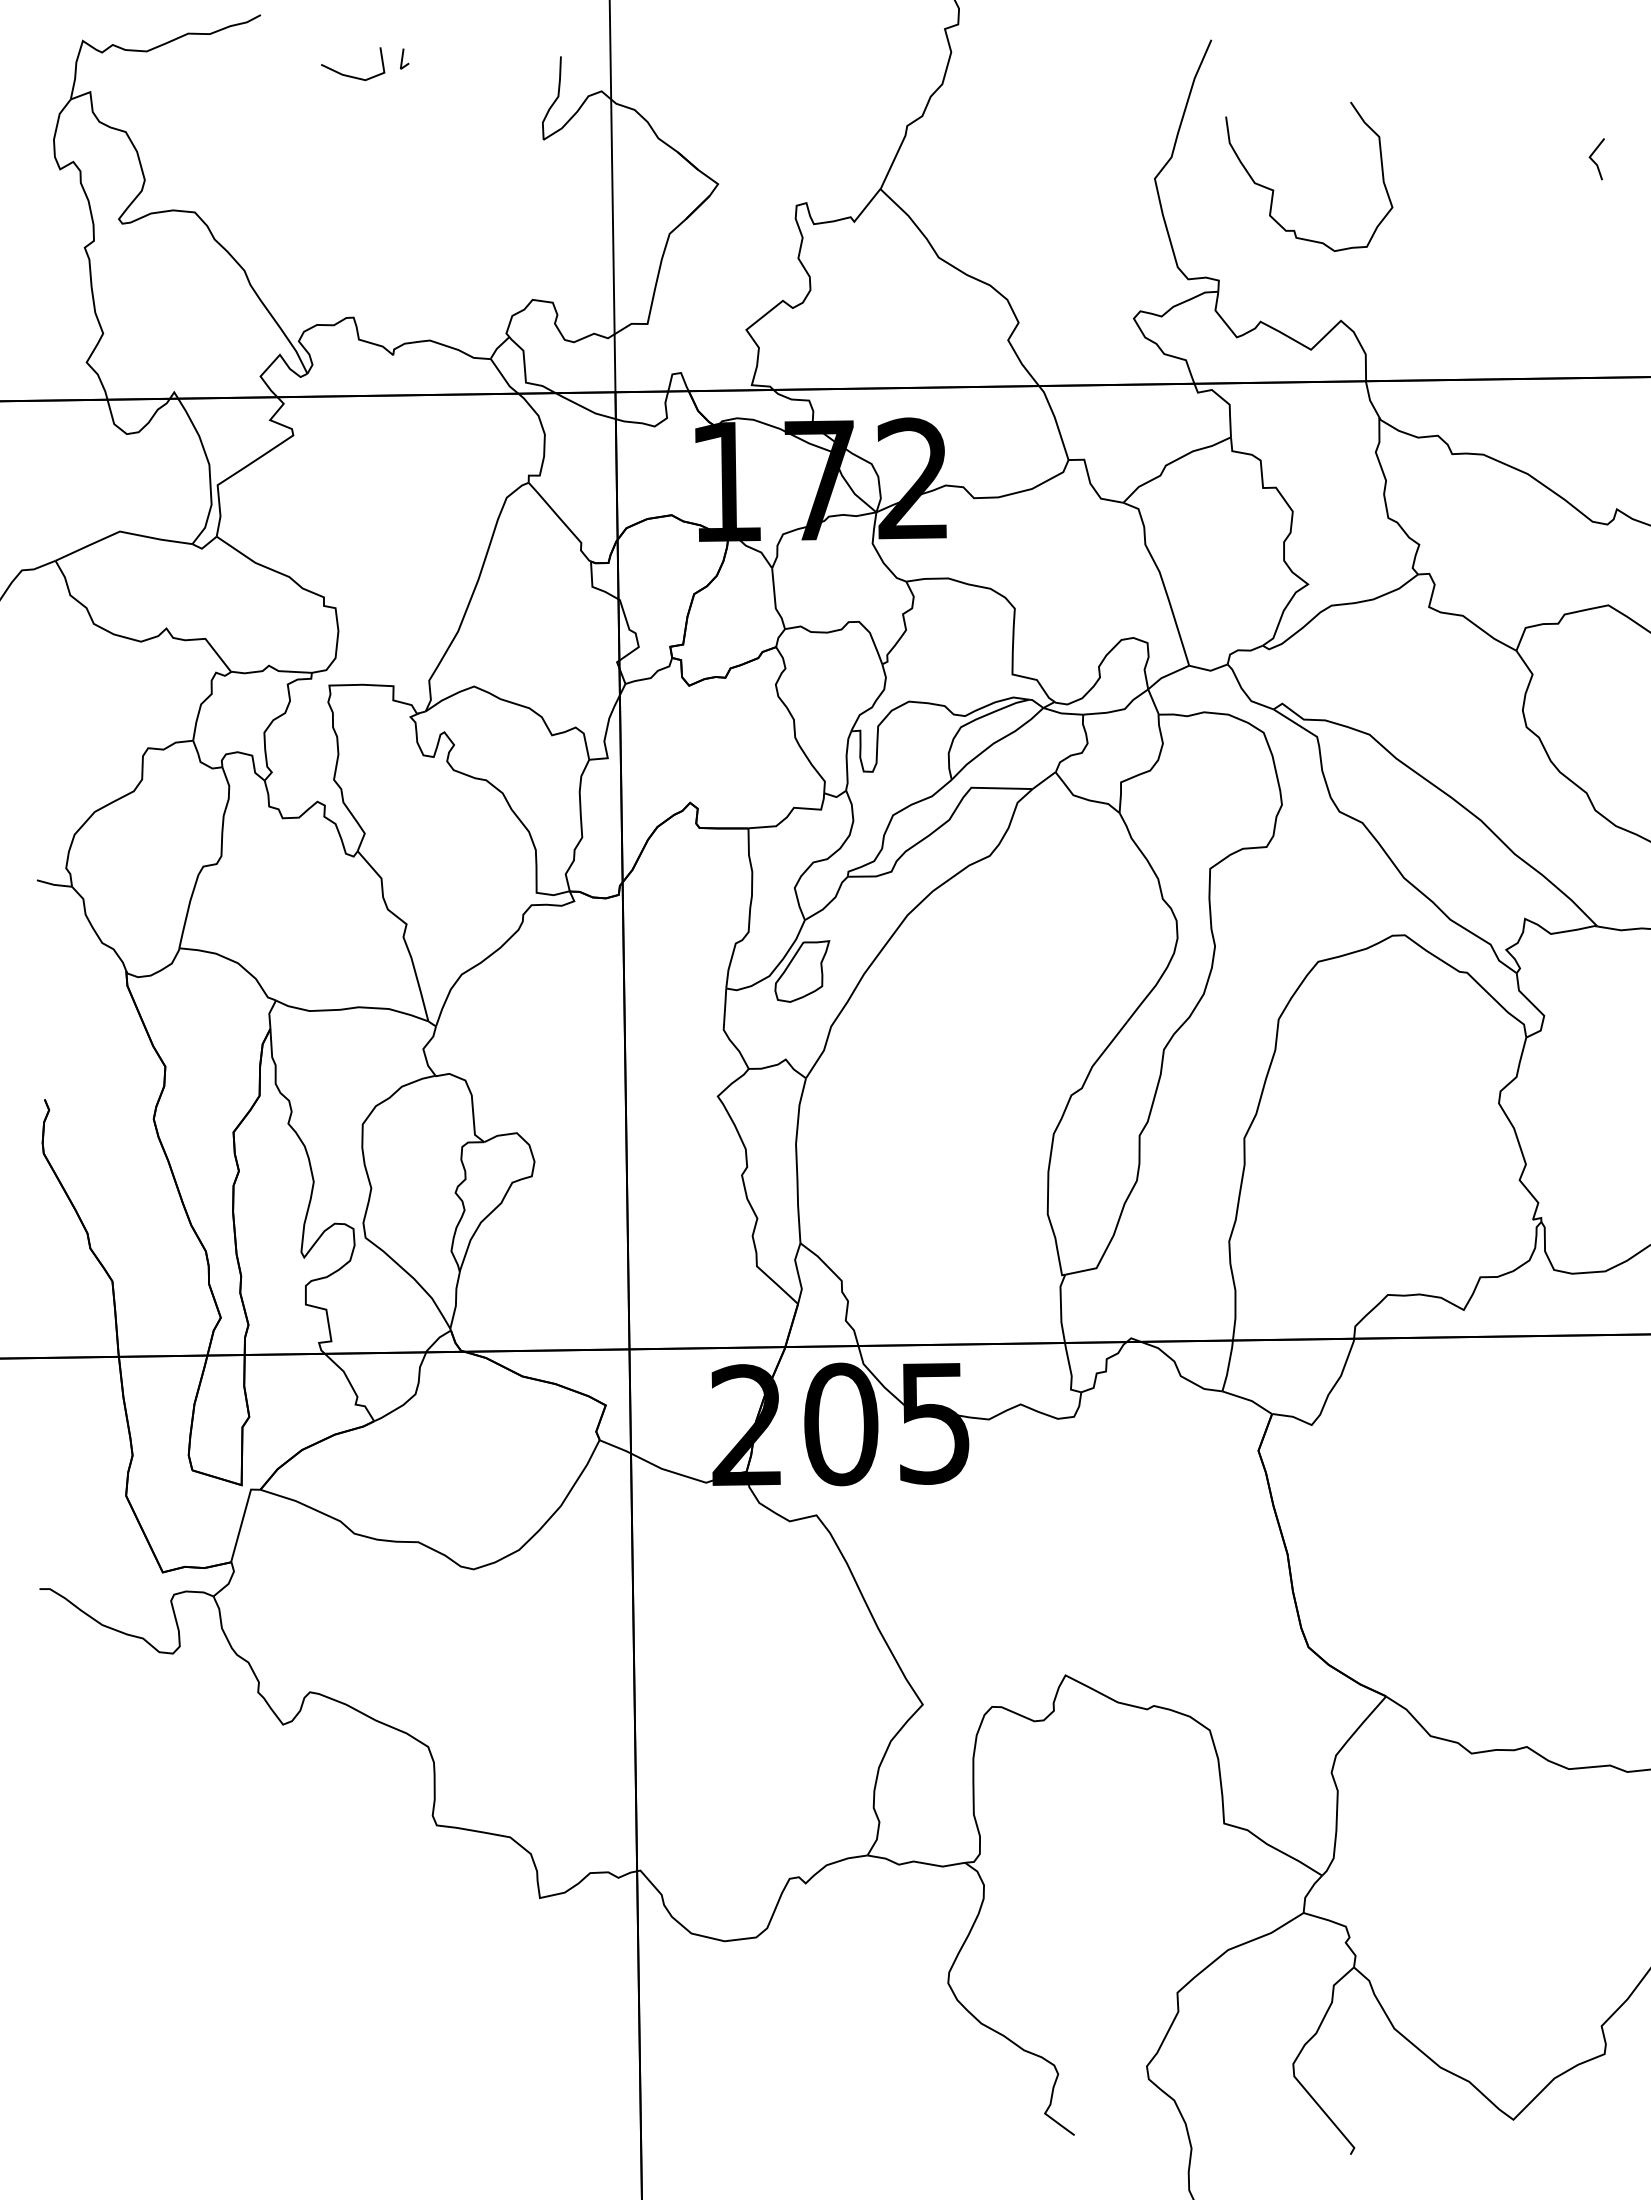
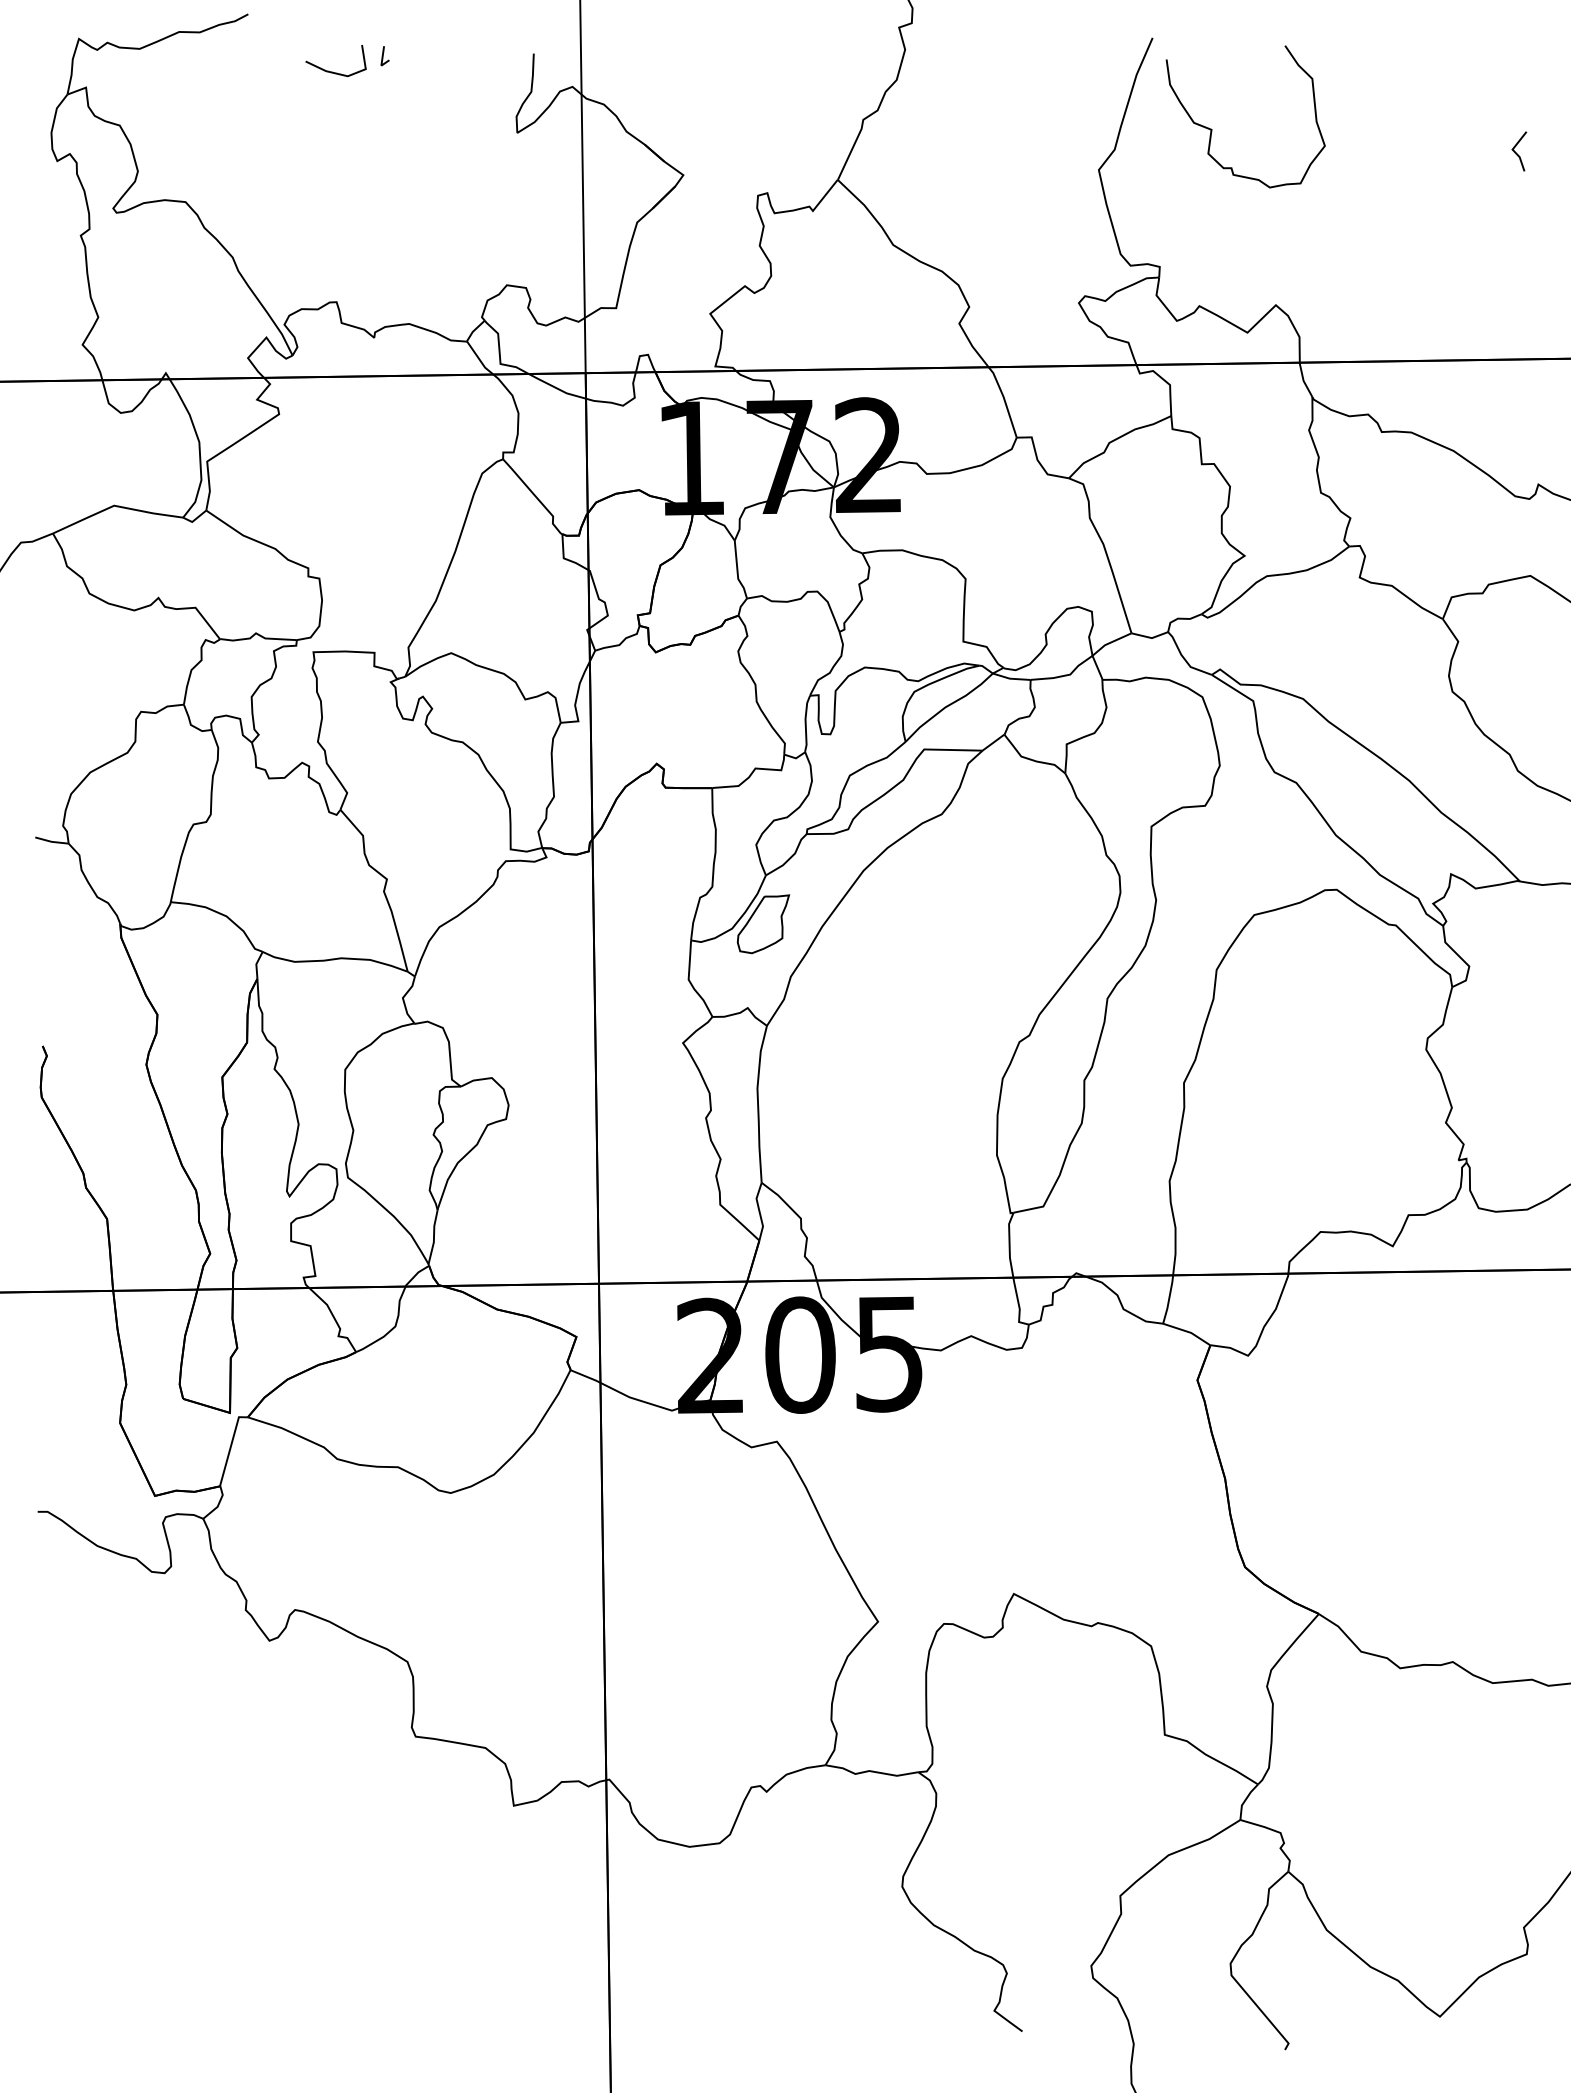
curve: (1274, 190) -> (1212, 129), moved

